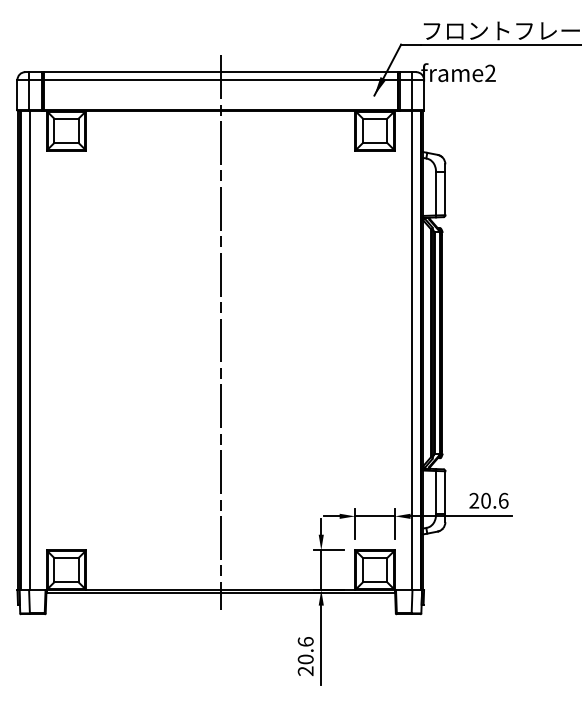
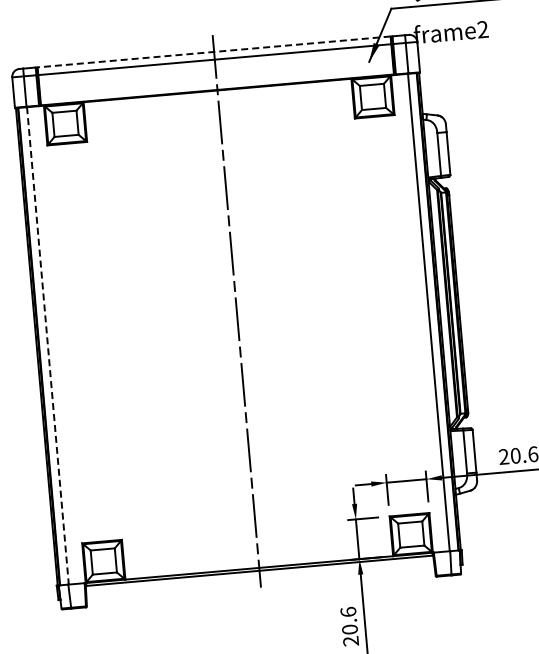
line: (220, 72) -> (213, 52), solid -> dashed
line: (29, 350) -> (47, 345), solid -> dashed

